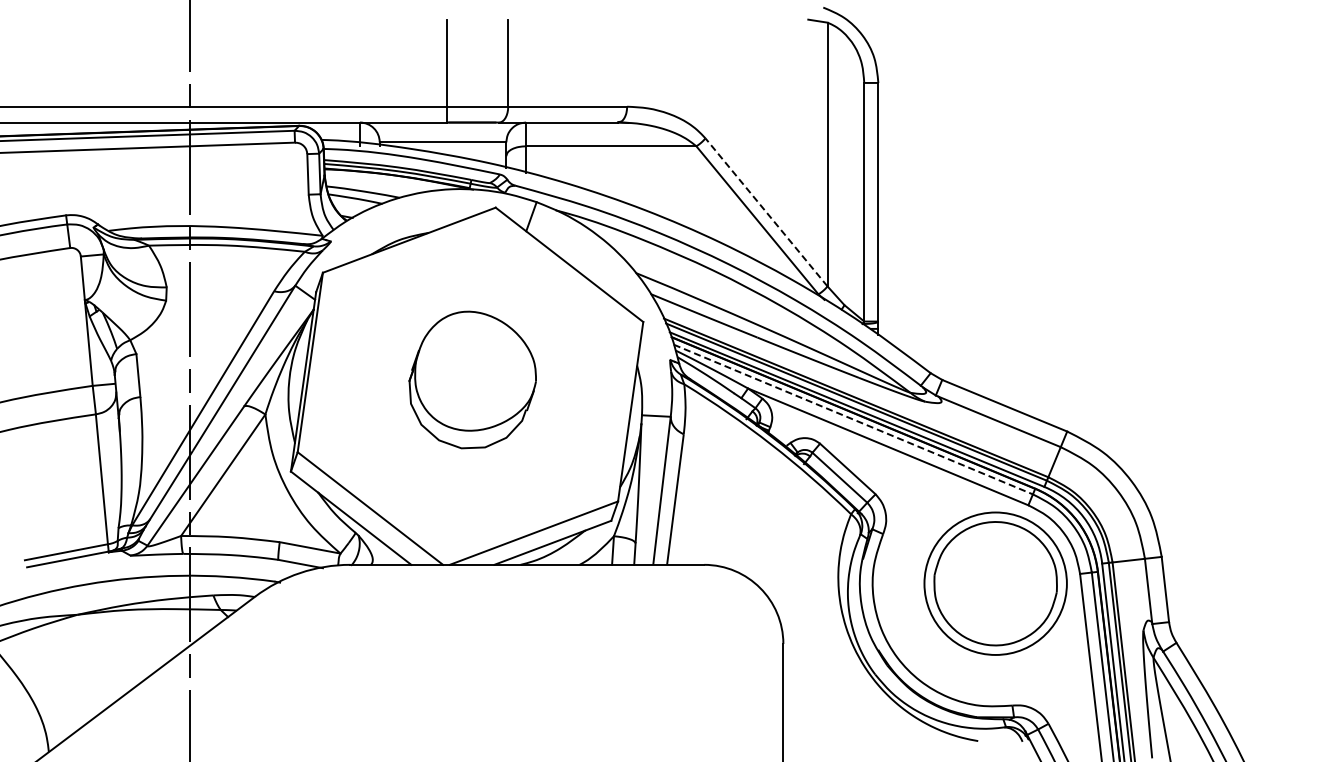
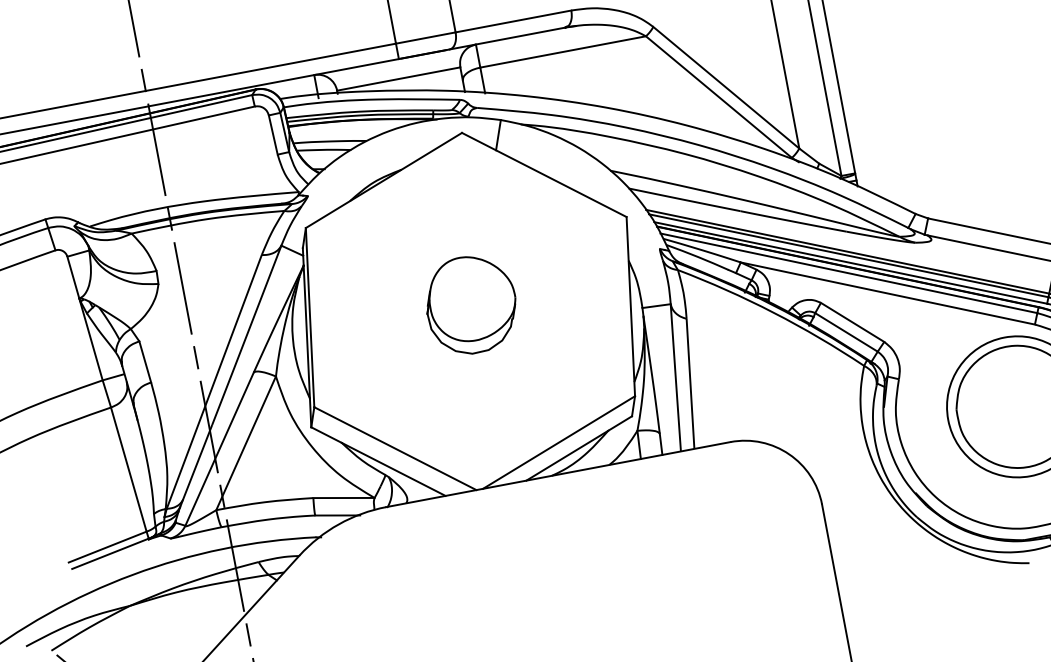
line: (766, 212) -> (726, 87), dashed -> solid
part: (472, 379) -> (471, 304), size x0.71
line: (853, 419) -> (849, 273), dashed -> solid

